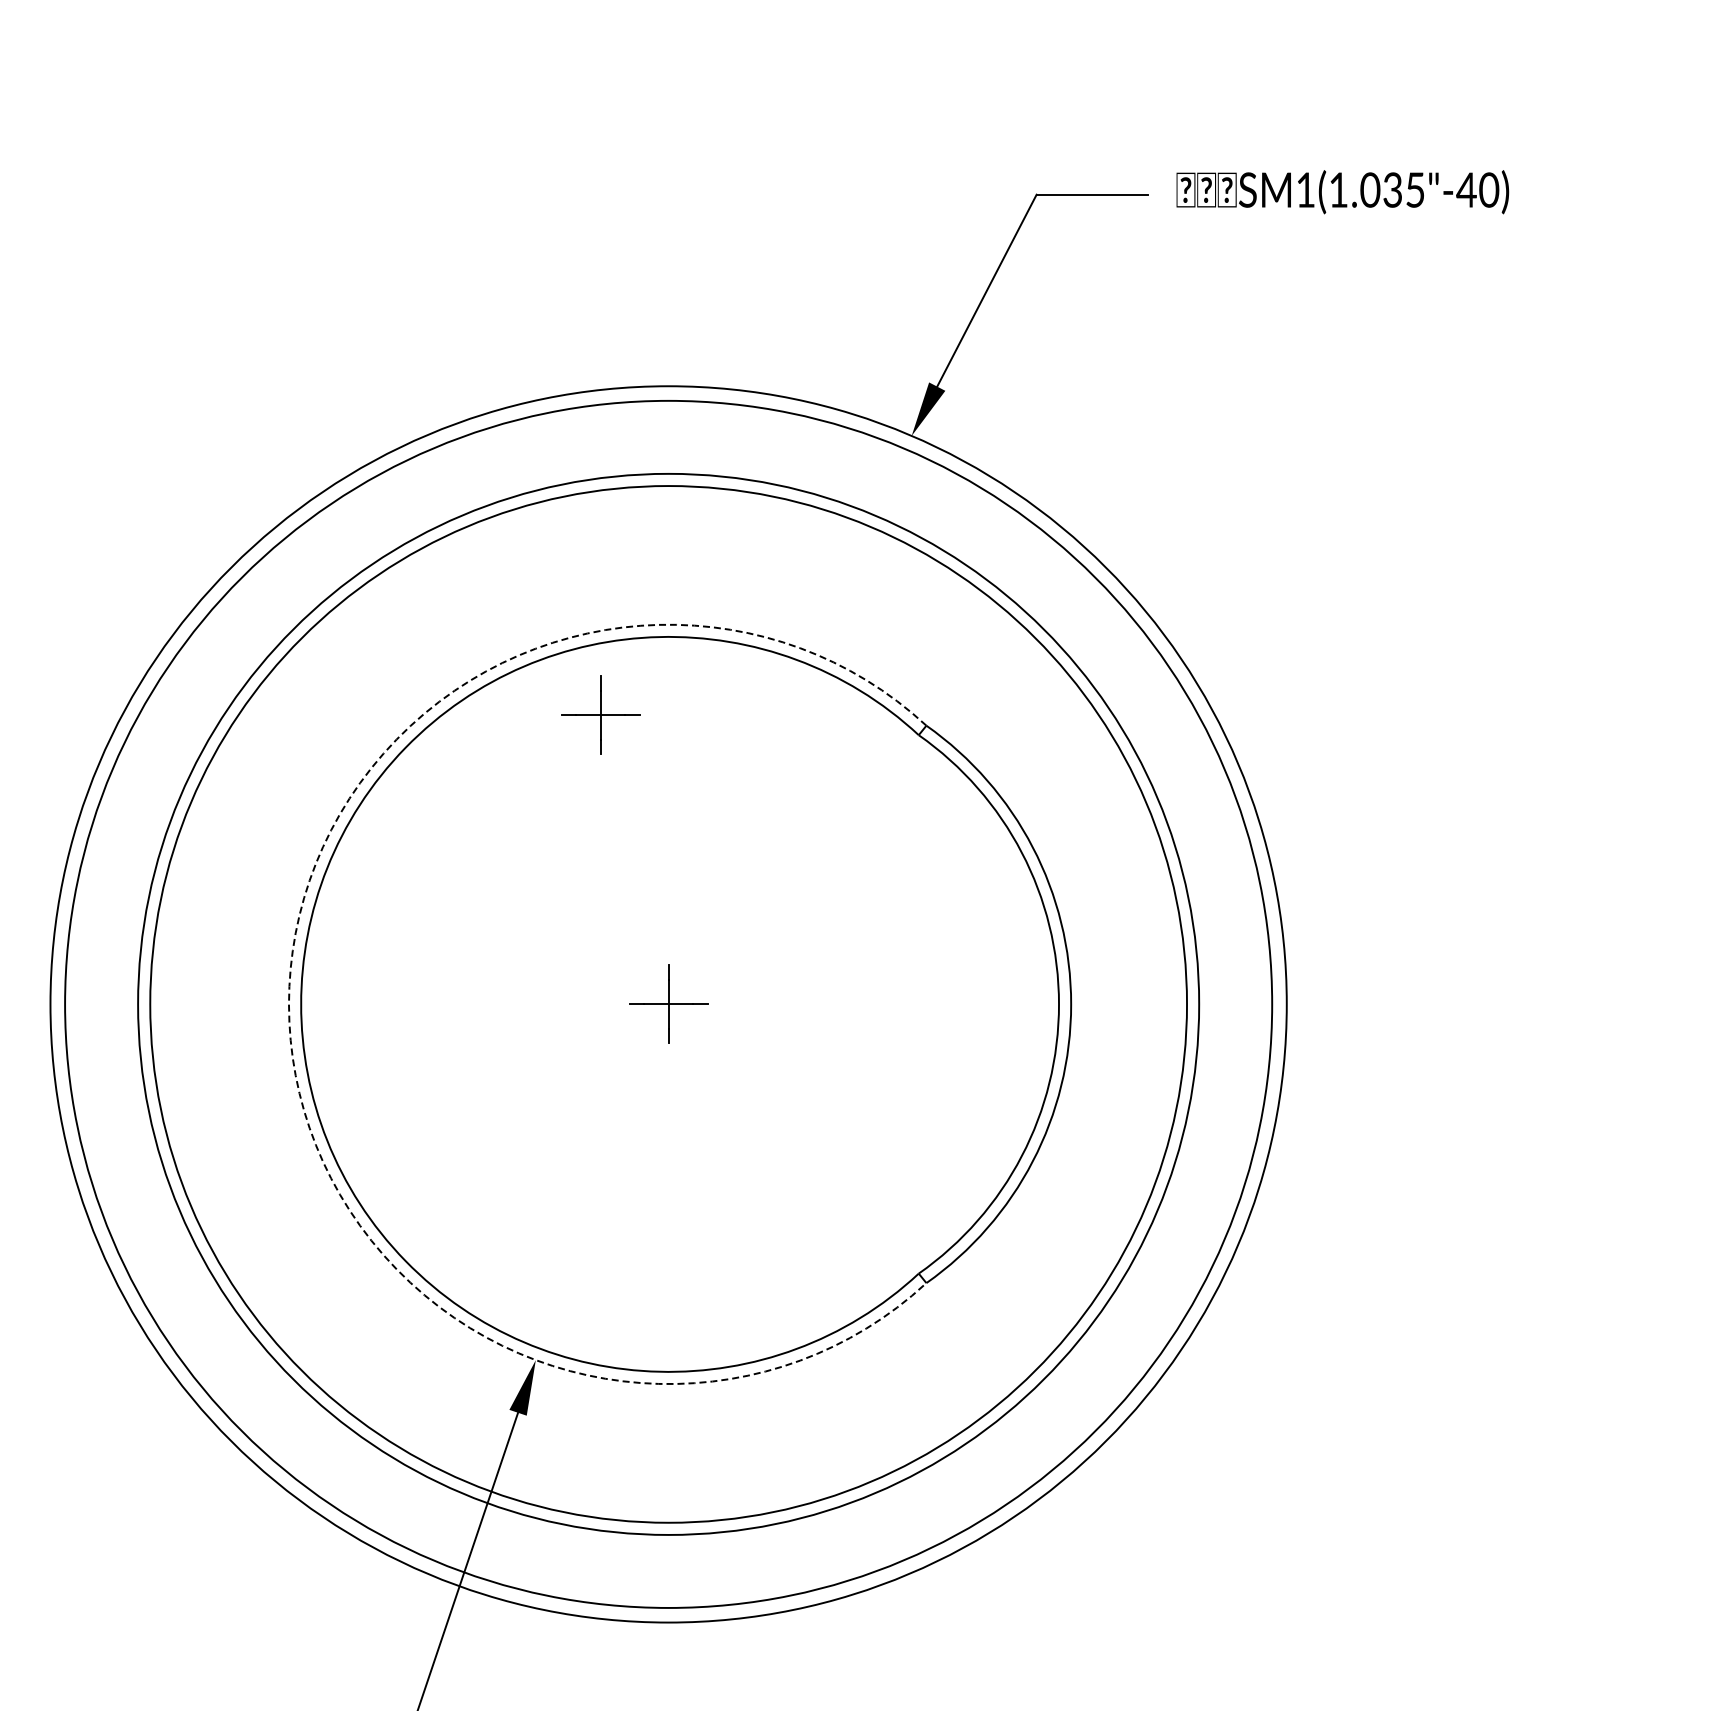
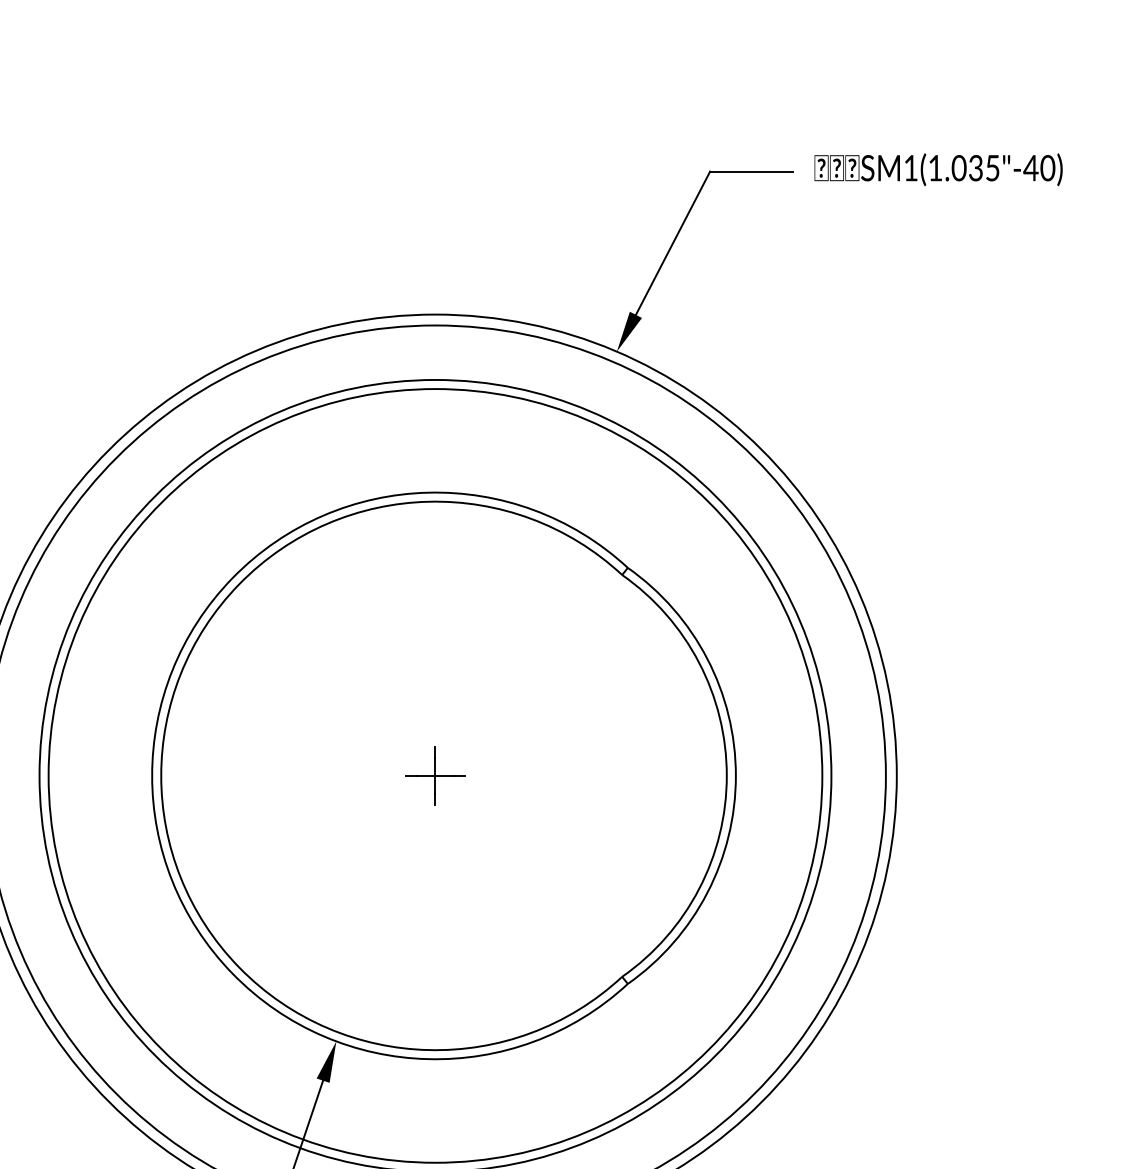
part: (600, 714) -> (384, 559), removed
arc: (288, 1004) -> (151, 775), dashed -> solid

